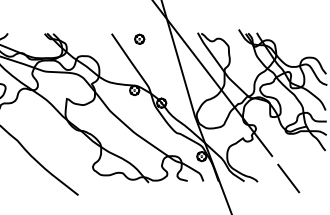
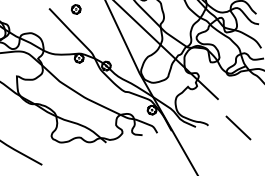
line: (288, 178) -> (238, 127), moved

